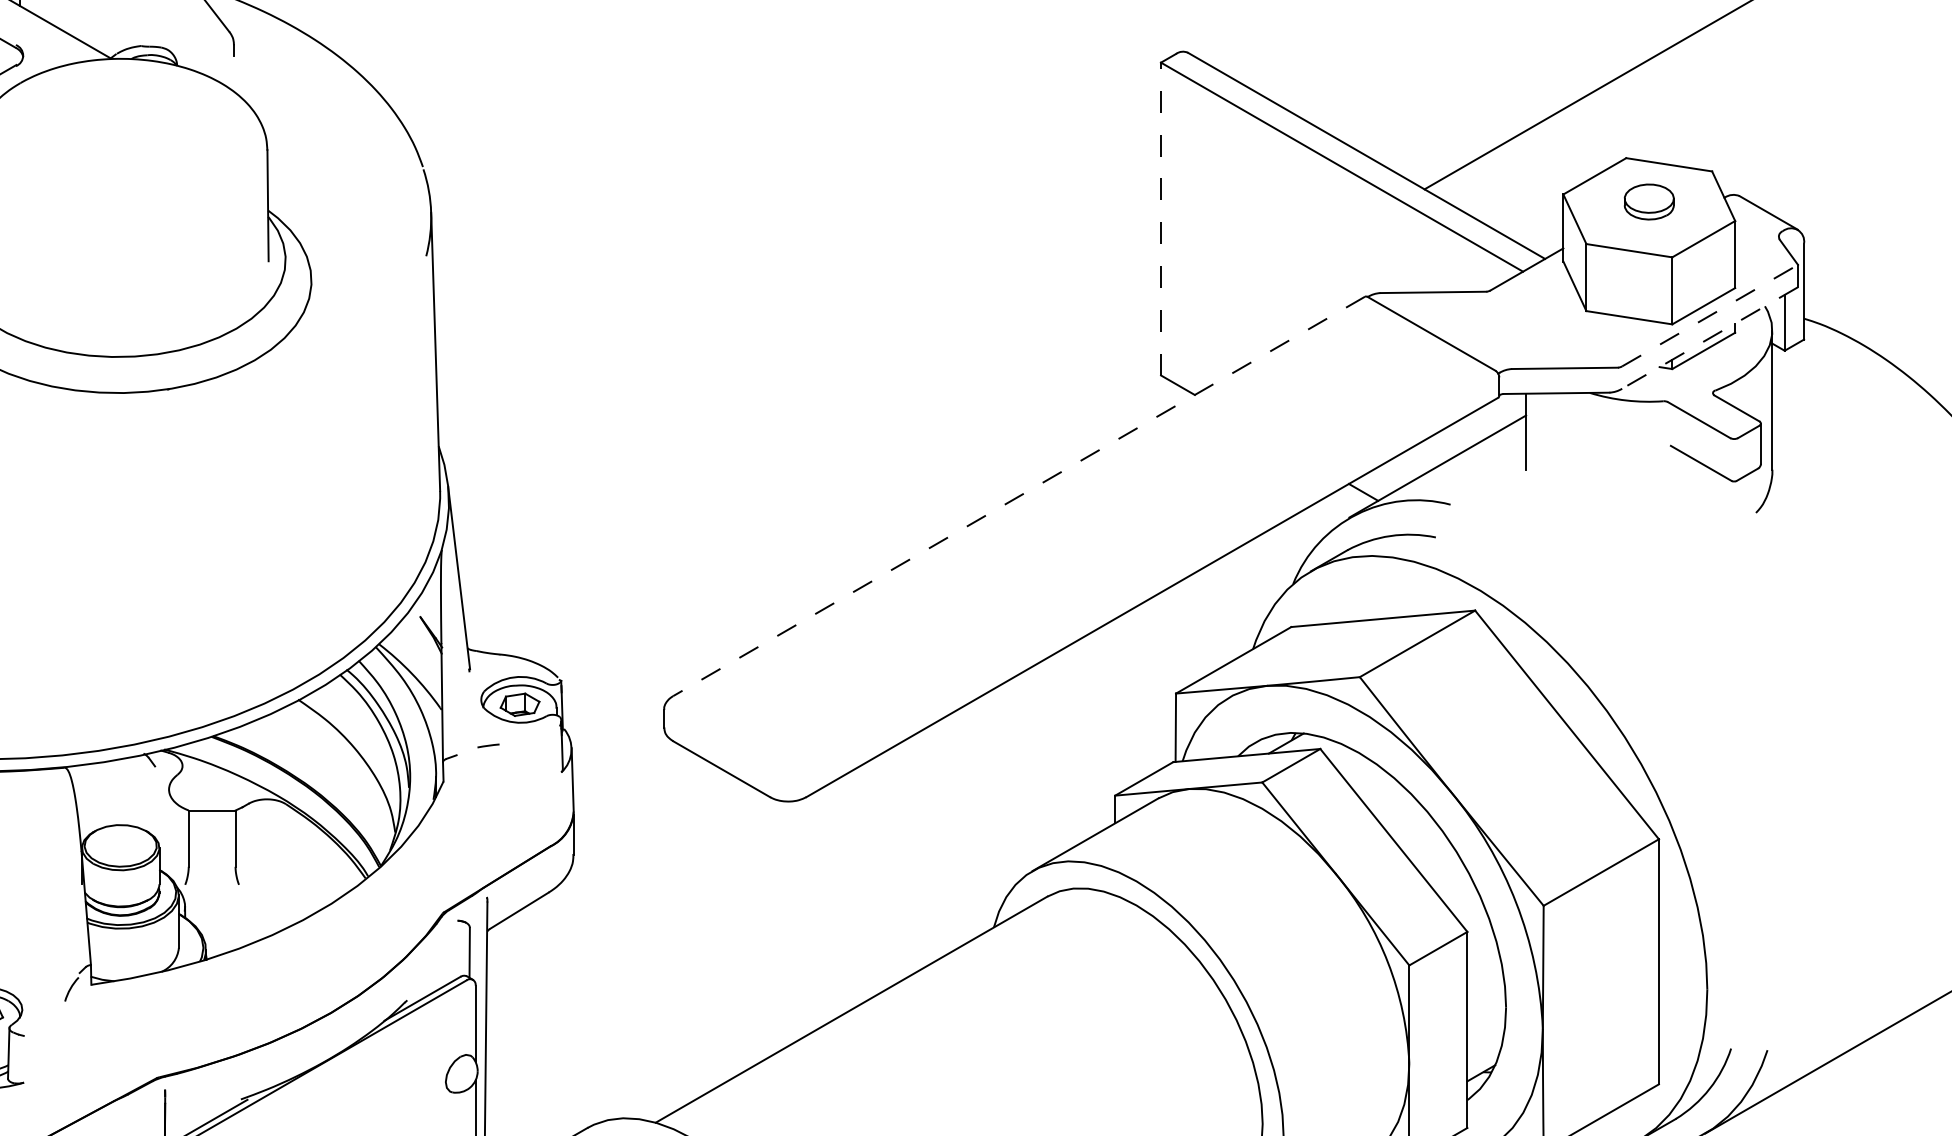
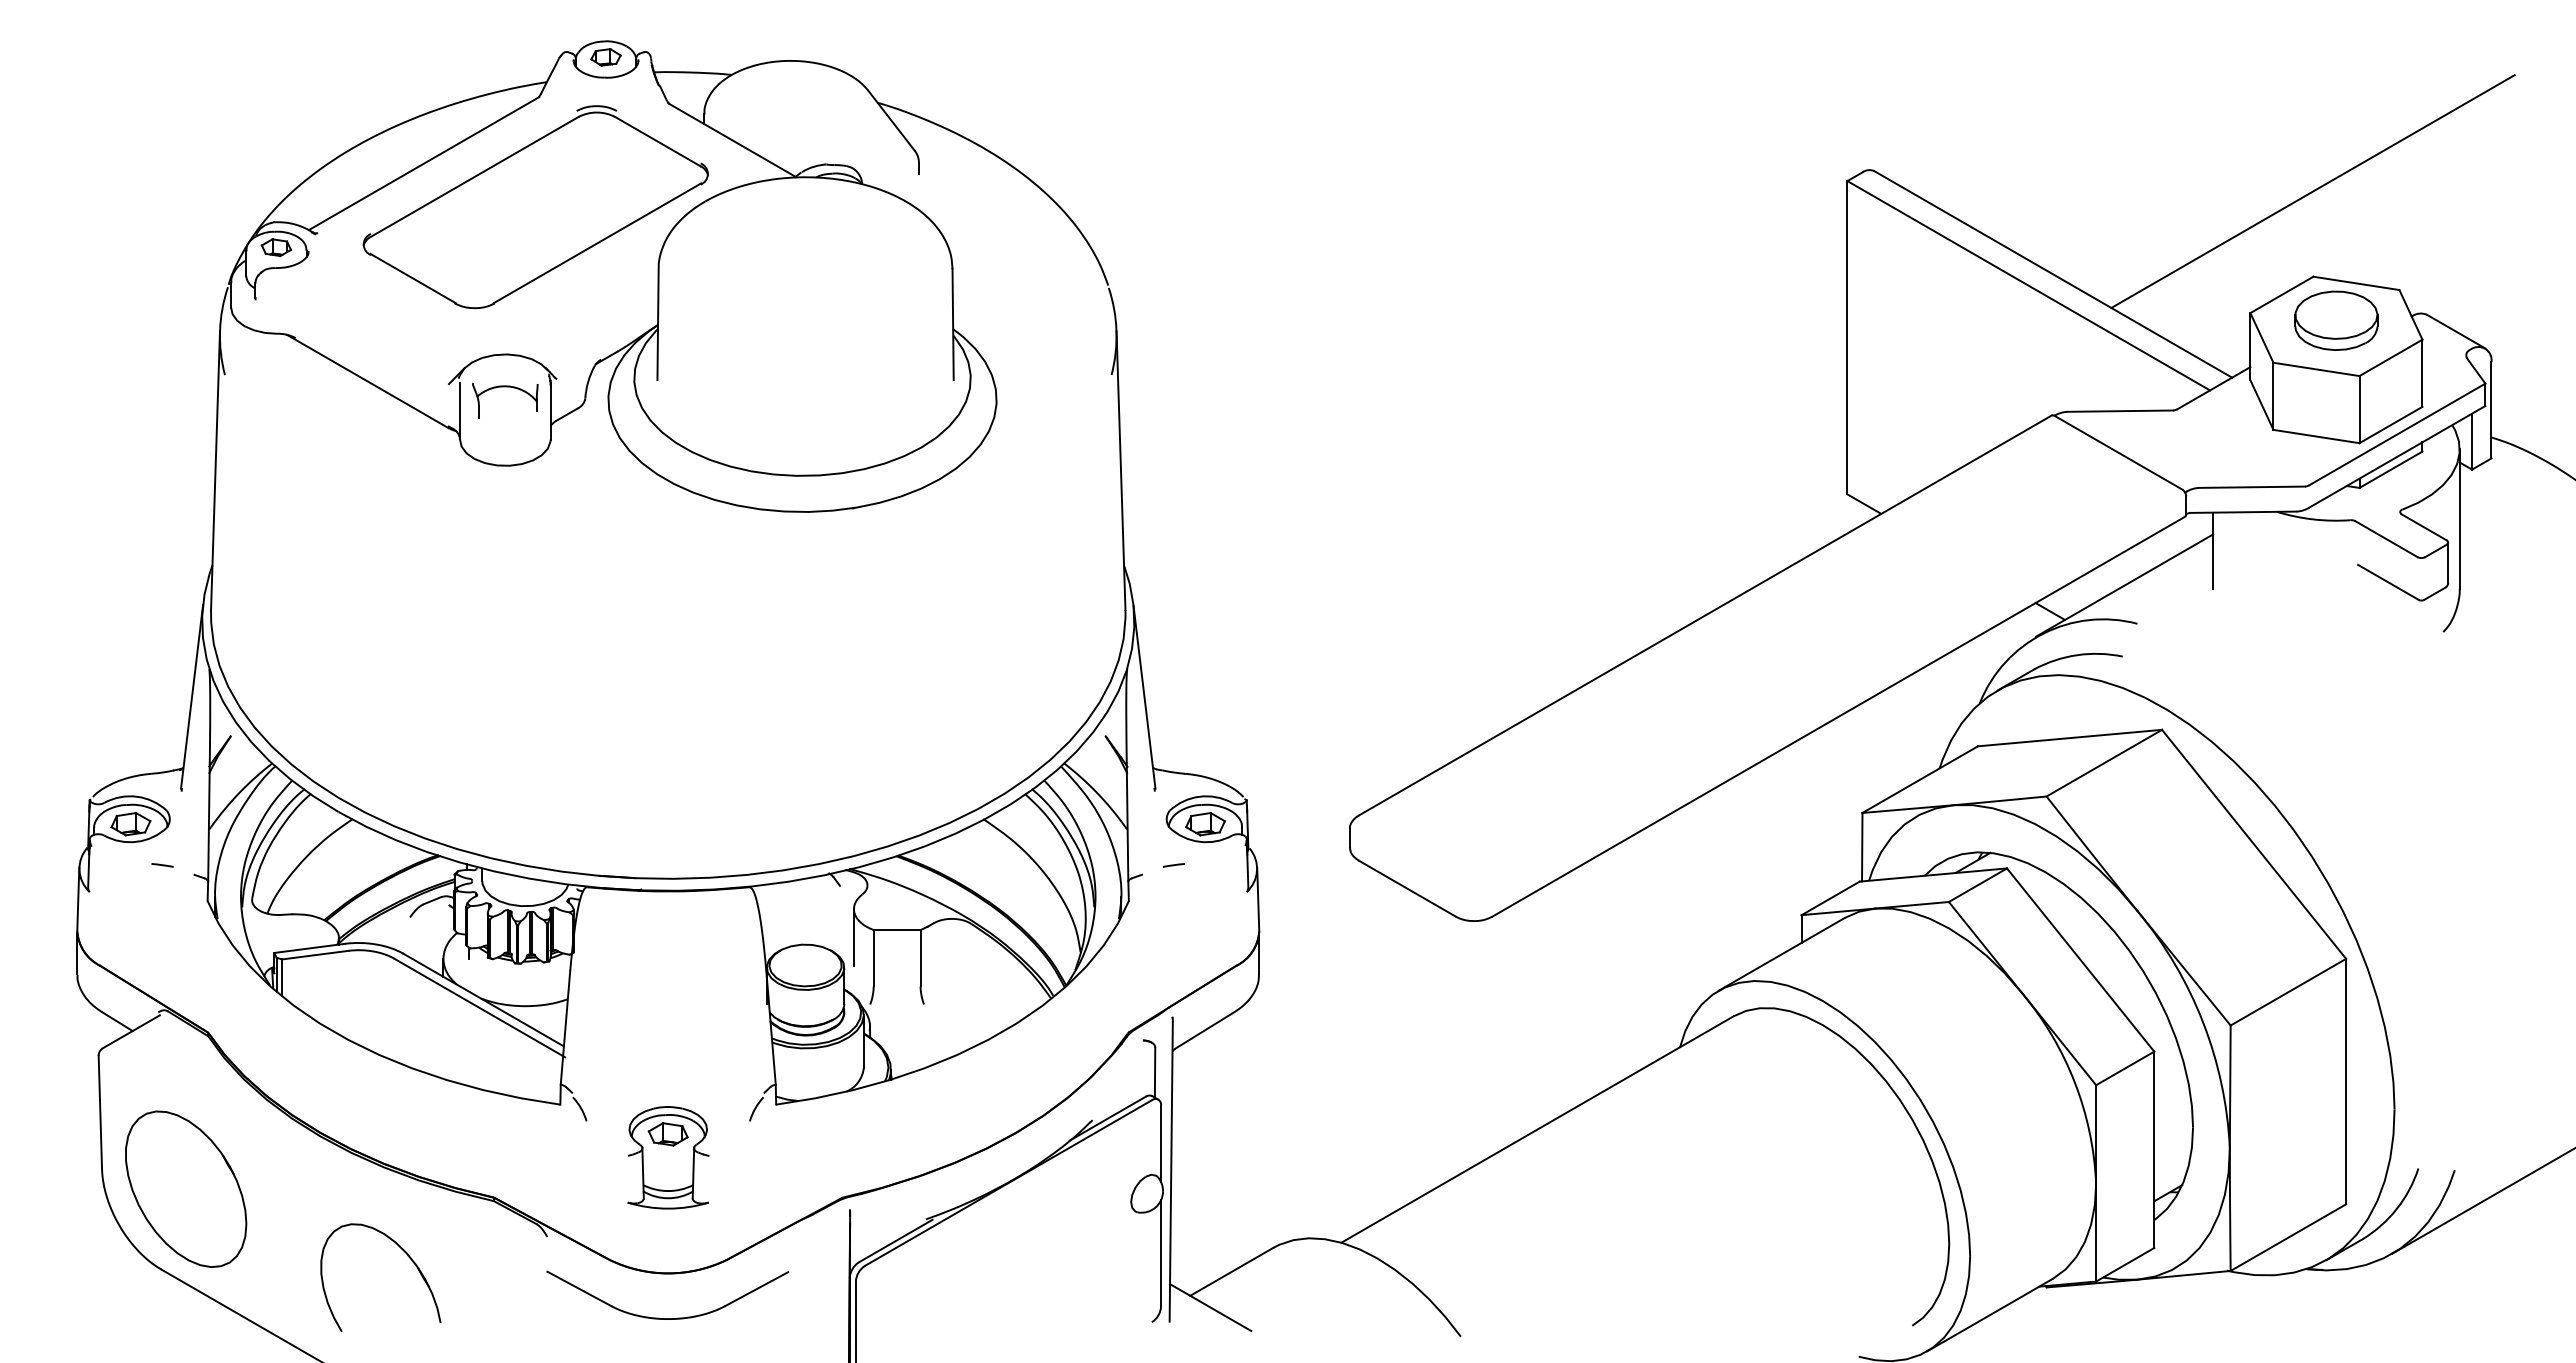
part: (1649, 201) -> (2336, 320), size x1.67
line: (1161, 218) -> (1847, 337), dashed -> solid
line: (1710, 315) -> (2397, 434), dashed -> solid
line: (1710, 337) -> (2397, 456), dashed -> solid
line: (1019, 496) -> (1705, 615), dashed -> solid
line: (168, 817) -> (853, 937), added

